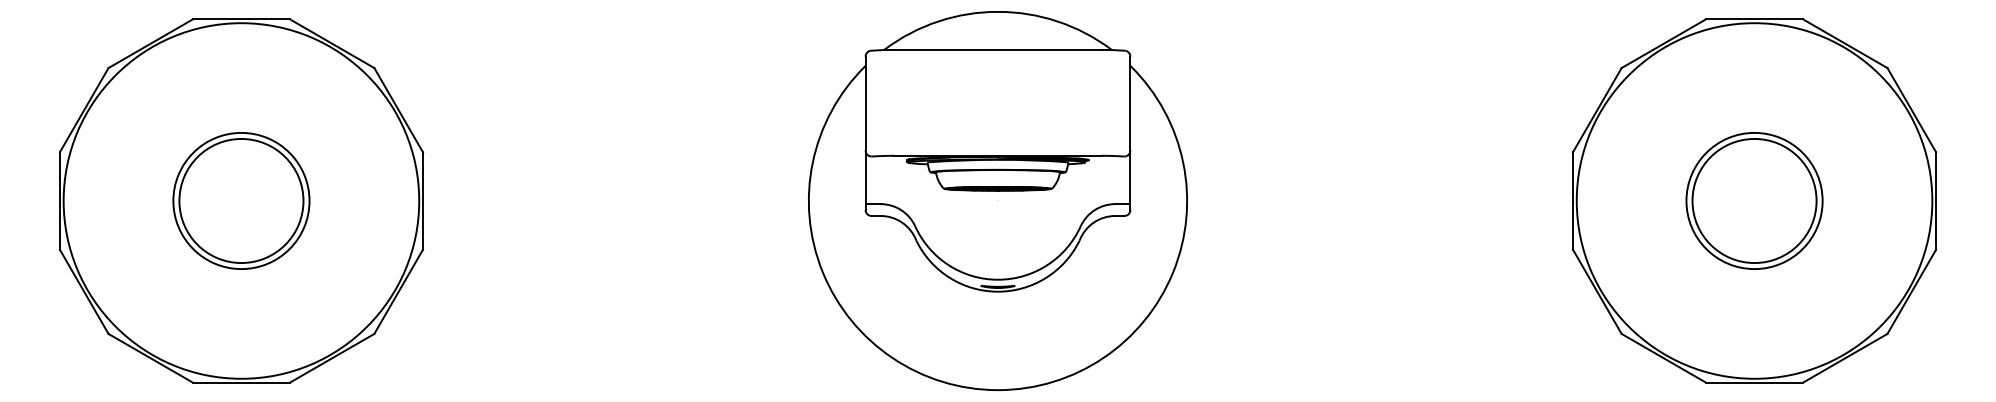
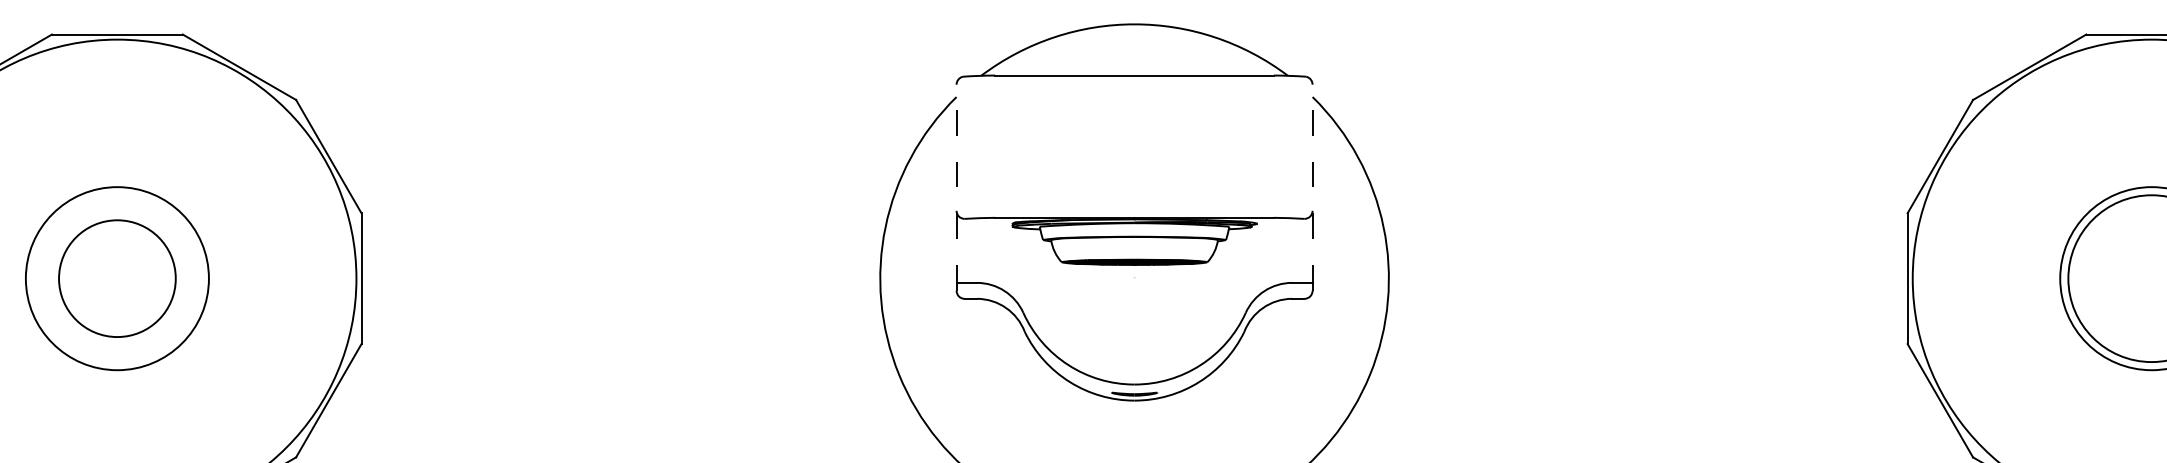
line: (865, 133) -> (956, 187), solid -> dashed
line: (1130, 133) -> (1312, 187), solid -> dashed
circle: (241, 200) -> (117, 278), size x0.7

